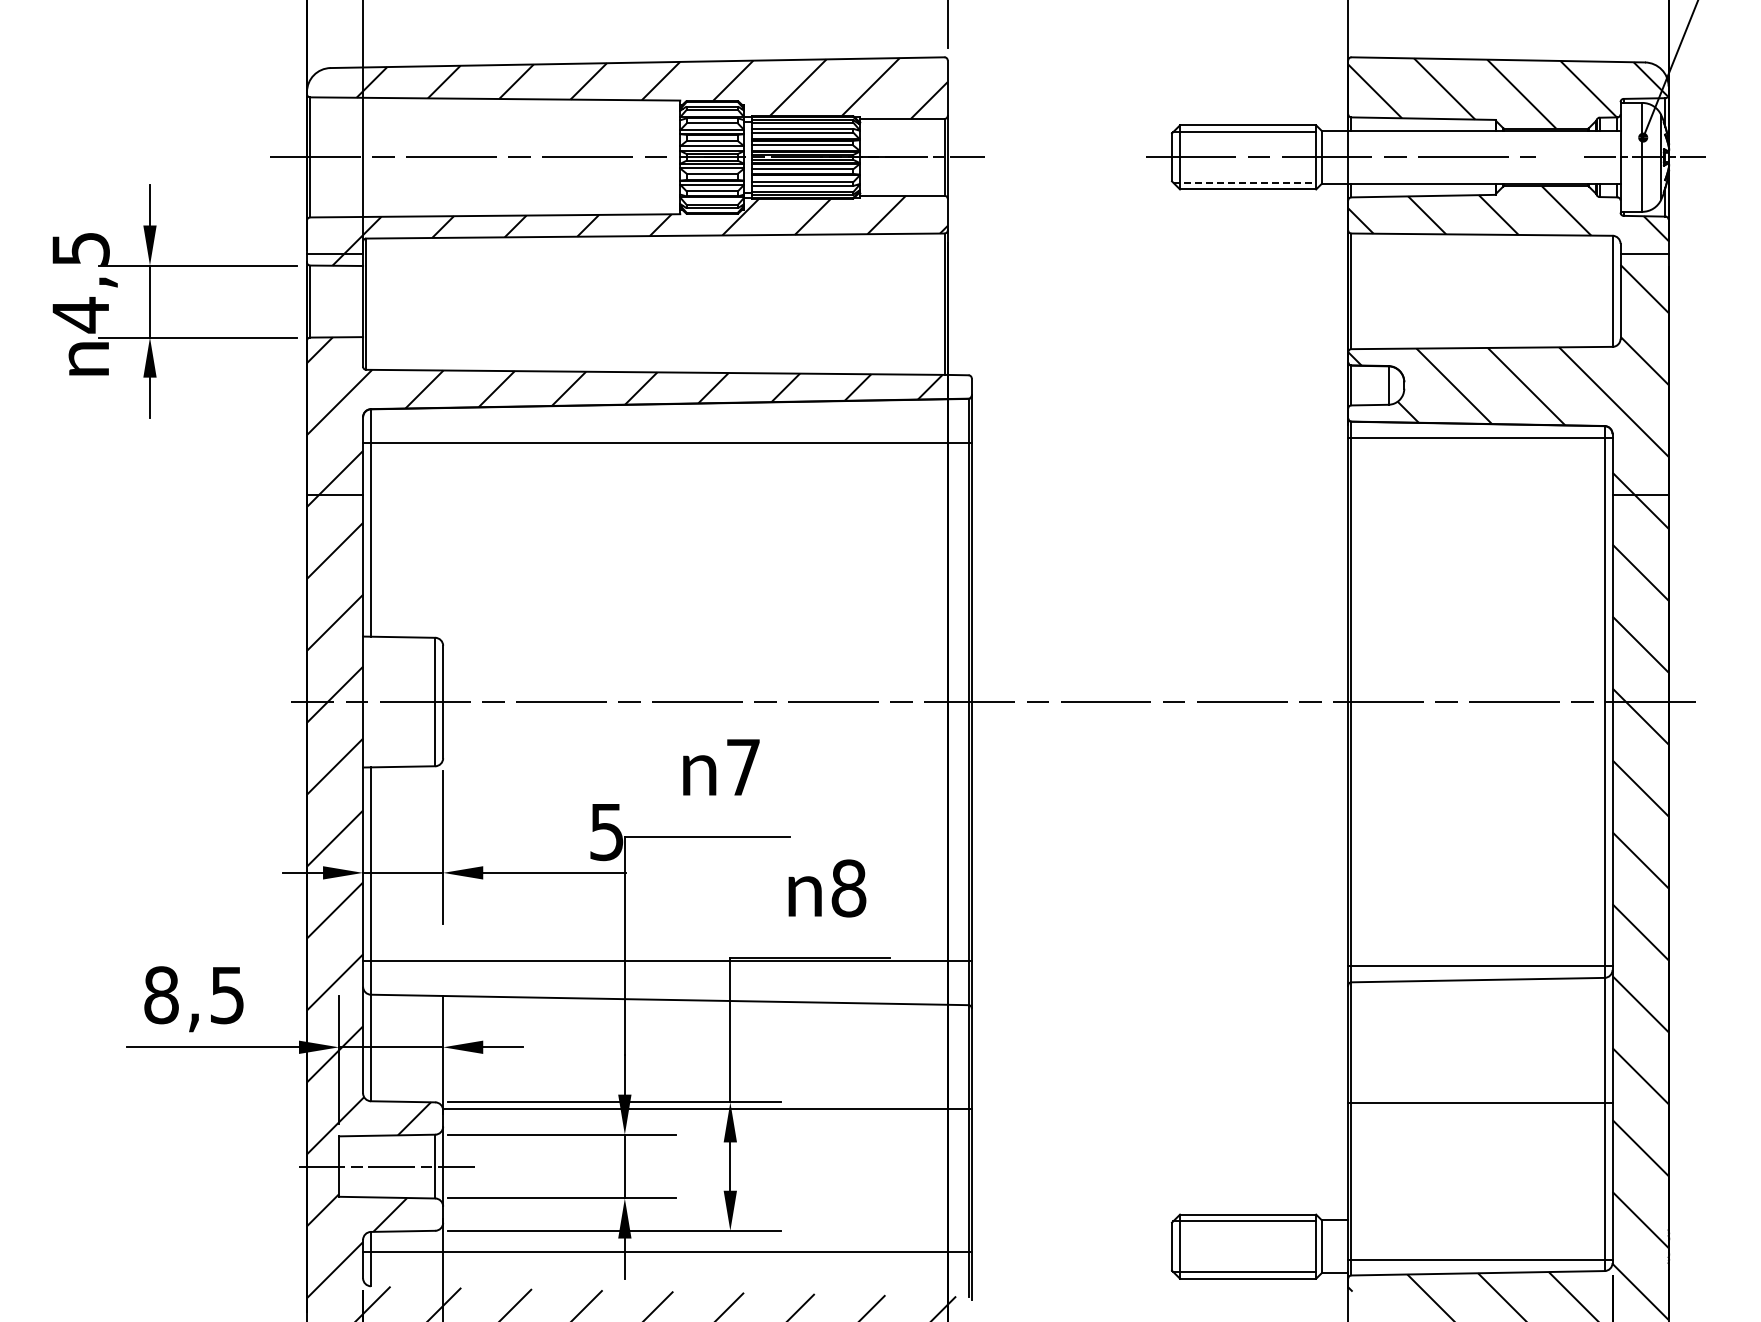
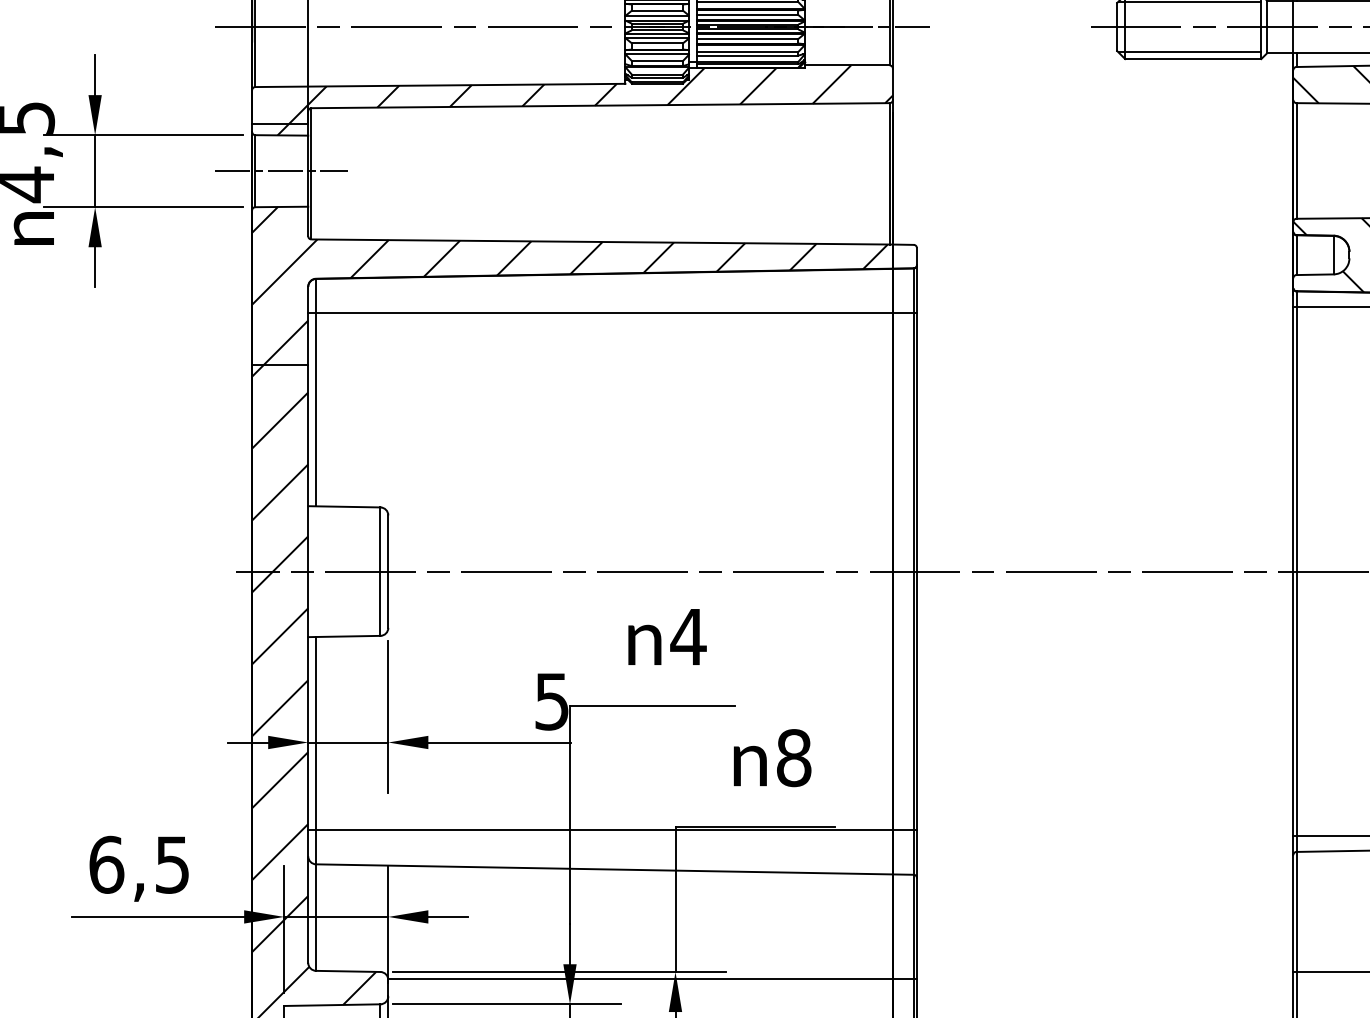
line: (1245, 182) -> (1190, 52), dashed -> solid
line: (336, 301) -> (281, 171), added
text: (743, 767) -> (688, 637), 7 -> 4
text: (161, 995) -> (106, 865), 8,5 -> 6,5

